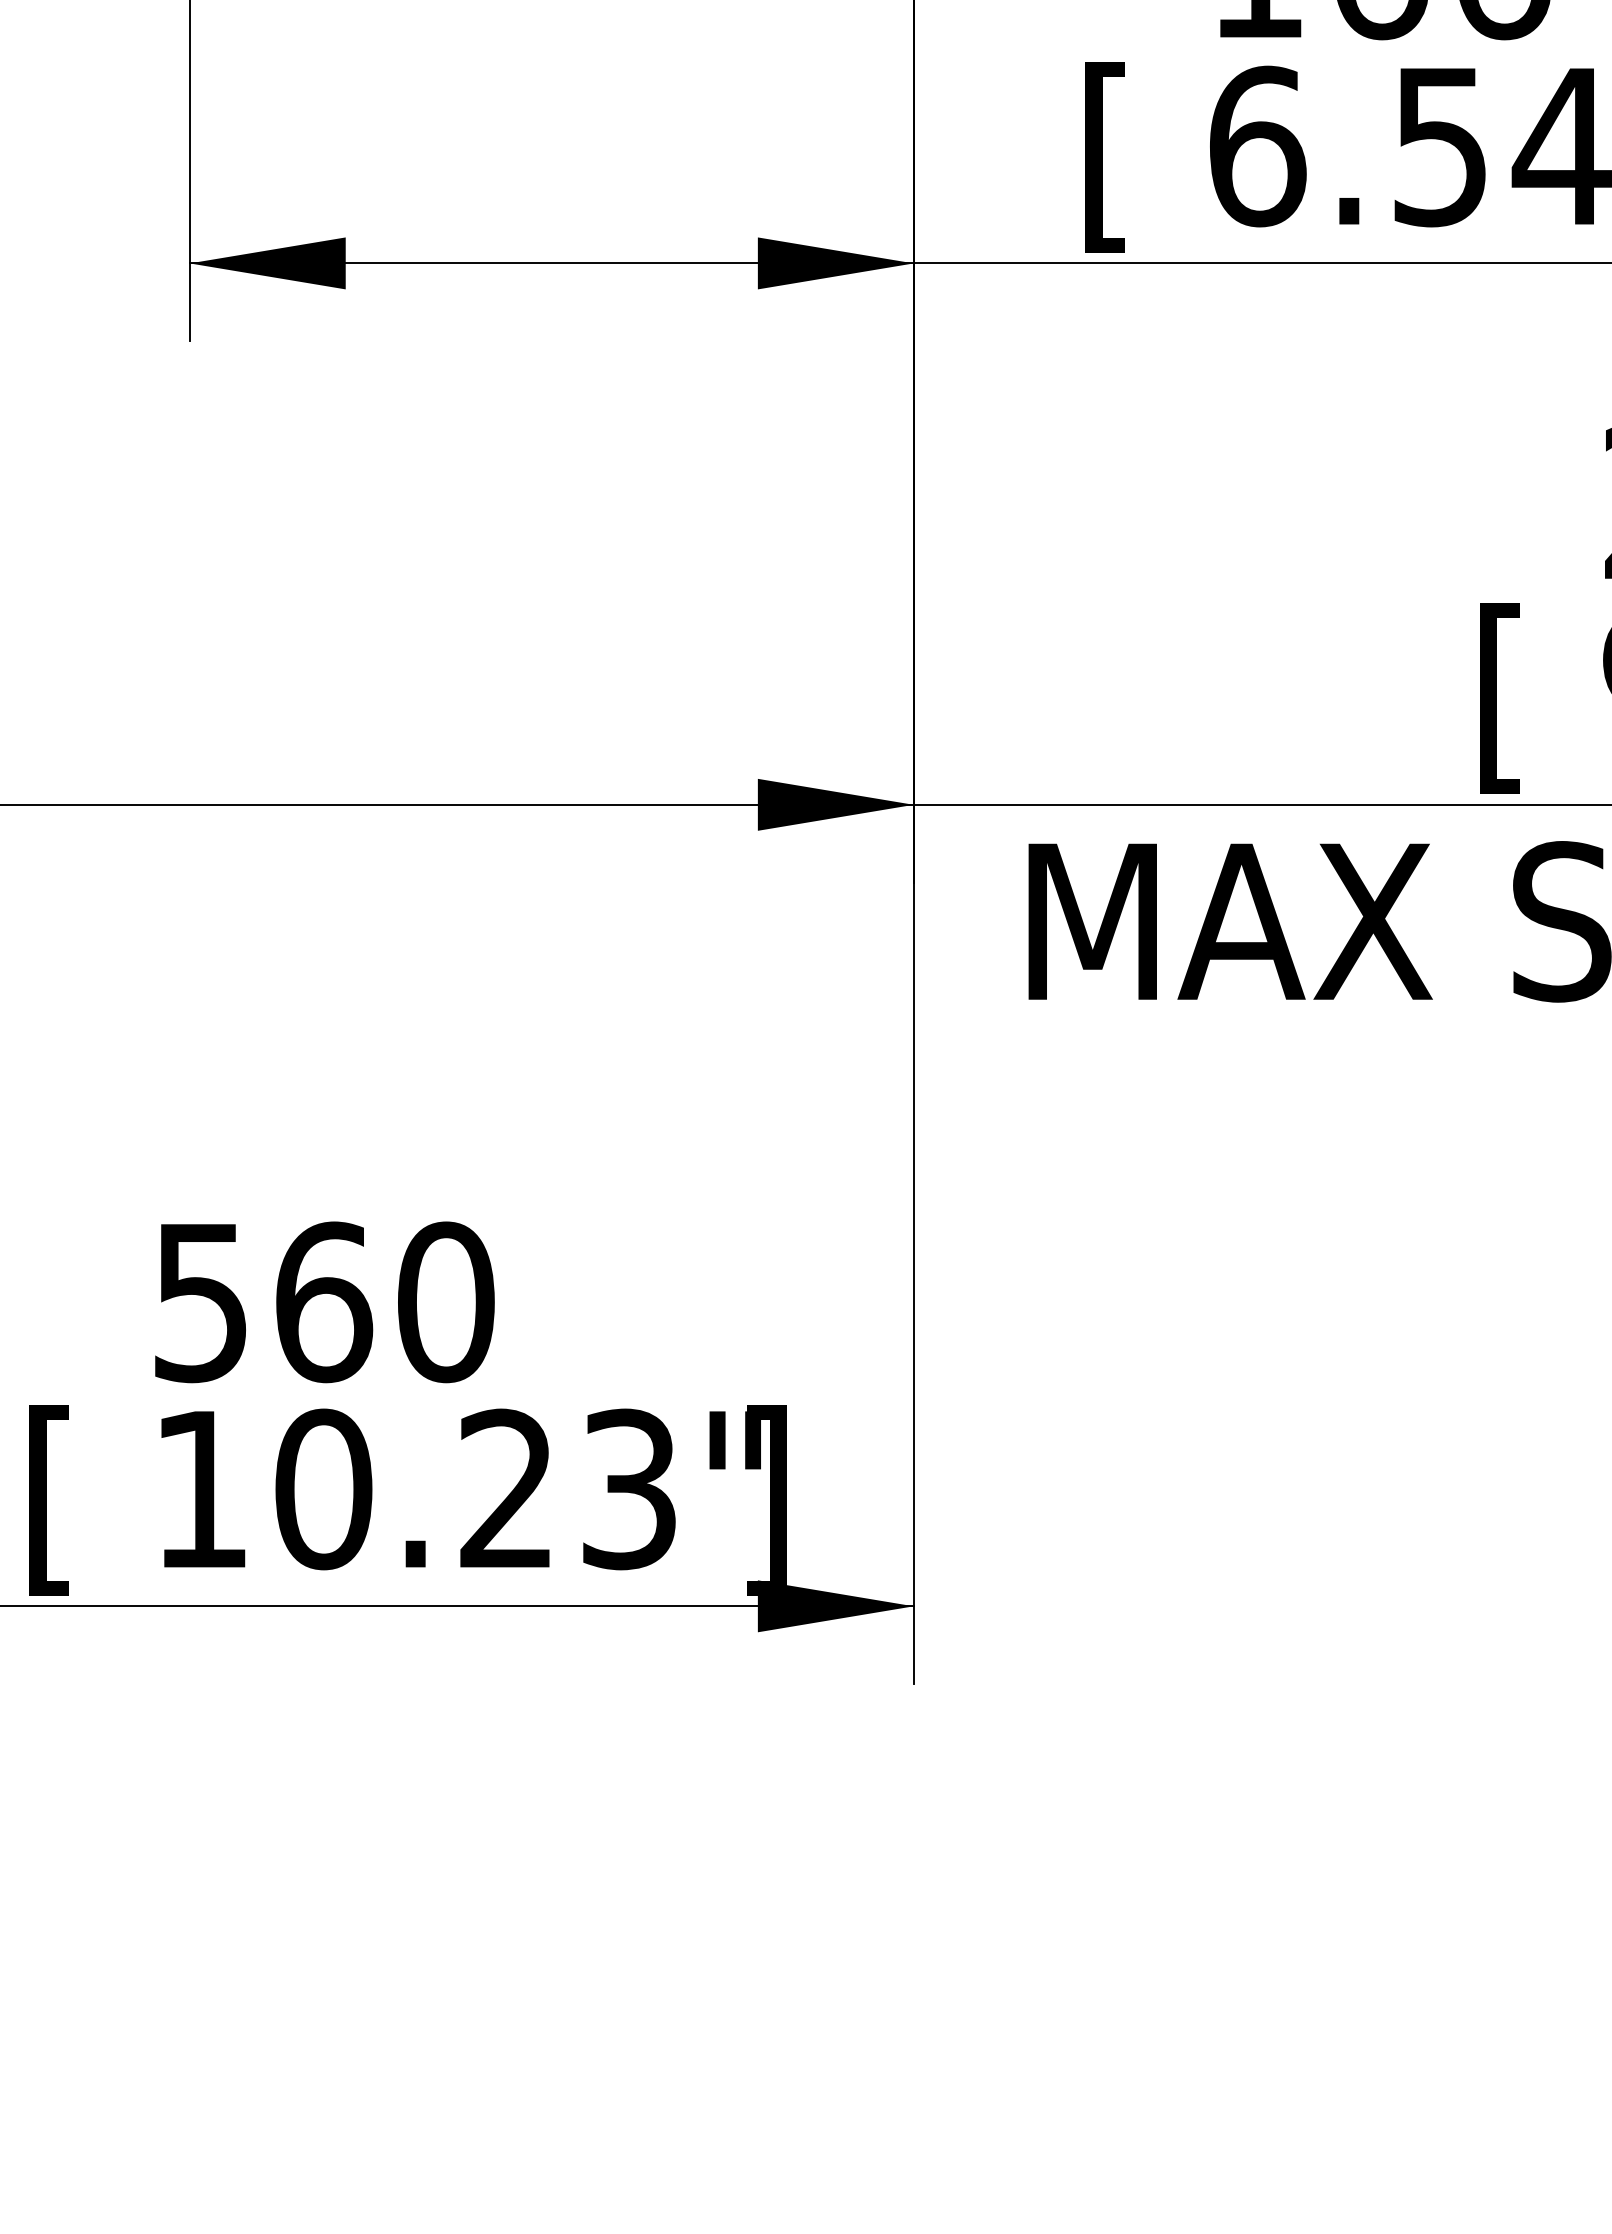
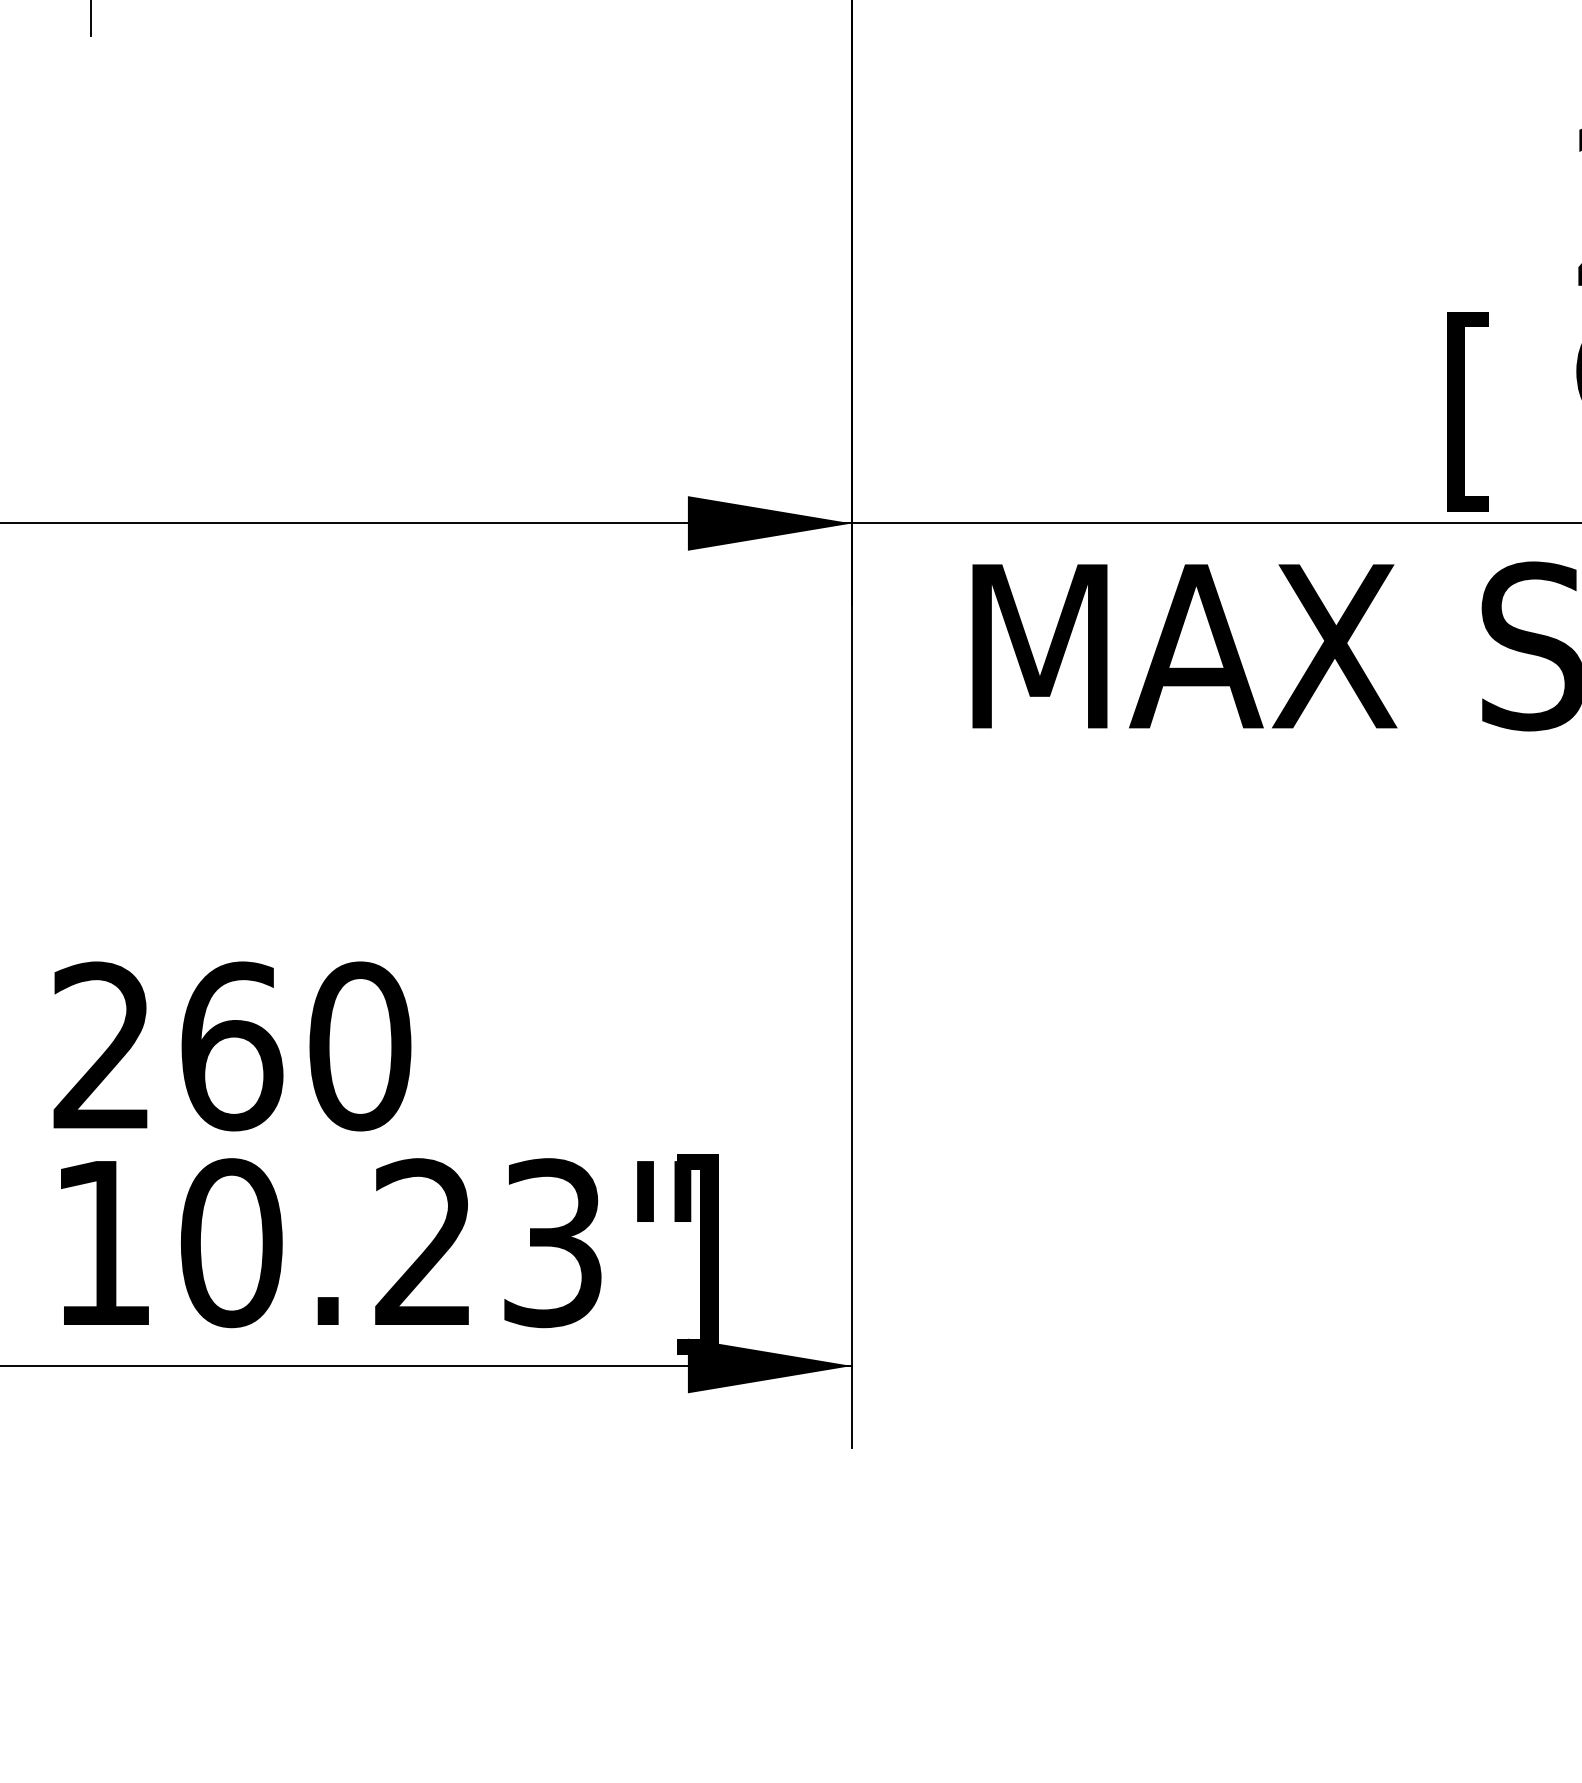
text: (199, 1302) -> (100, 1046), 560 -> 260

